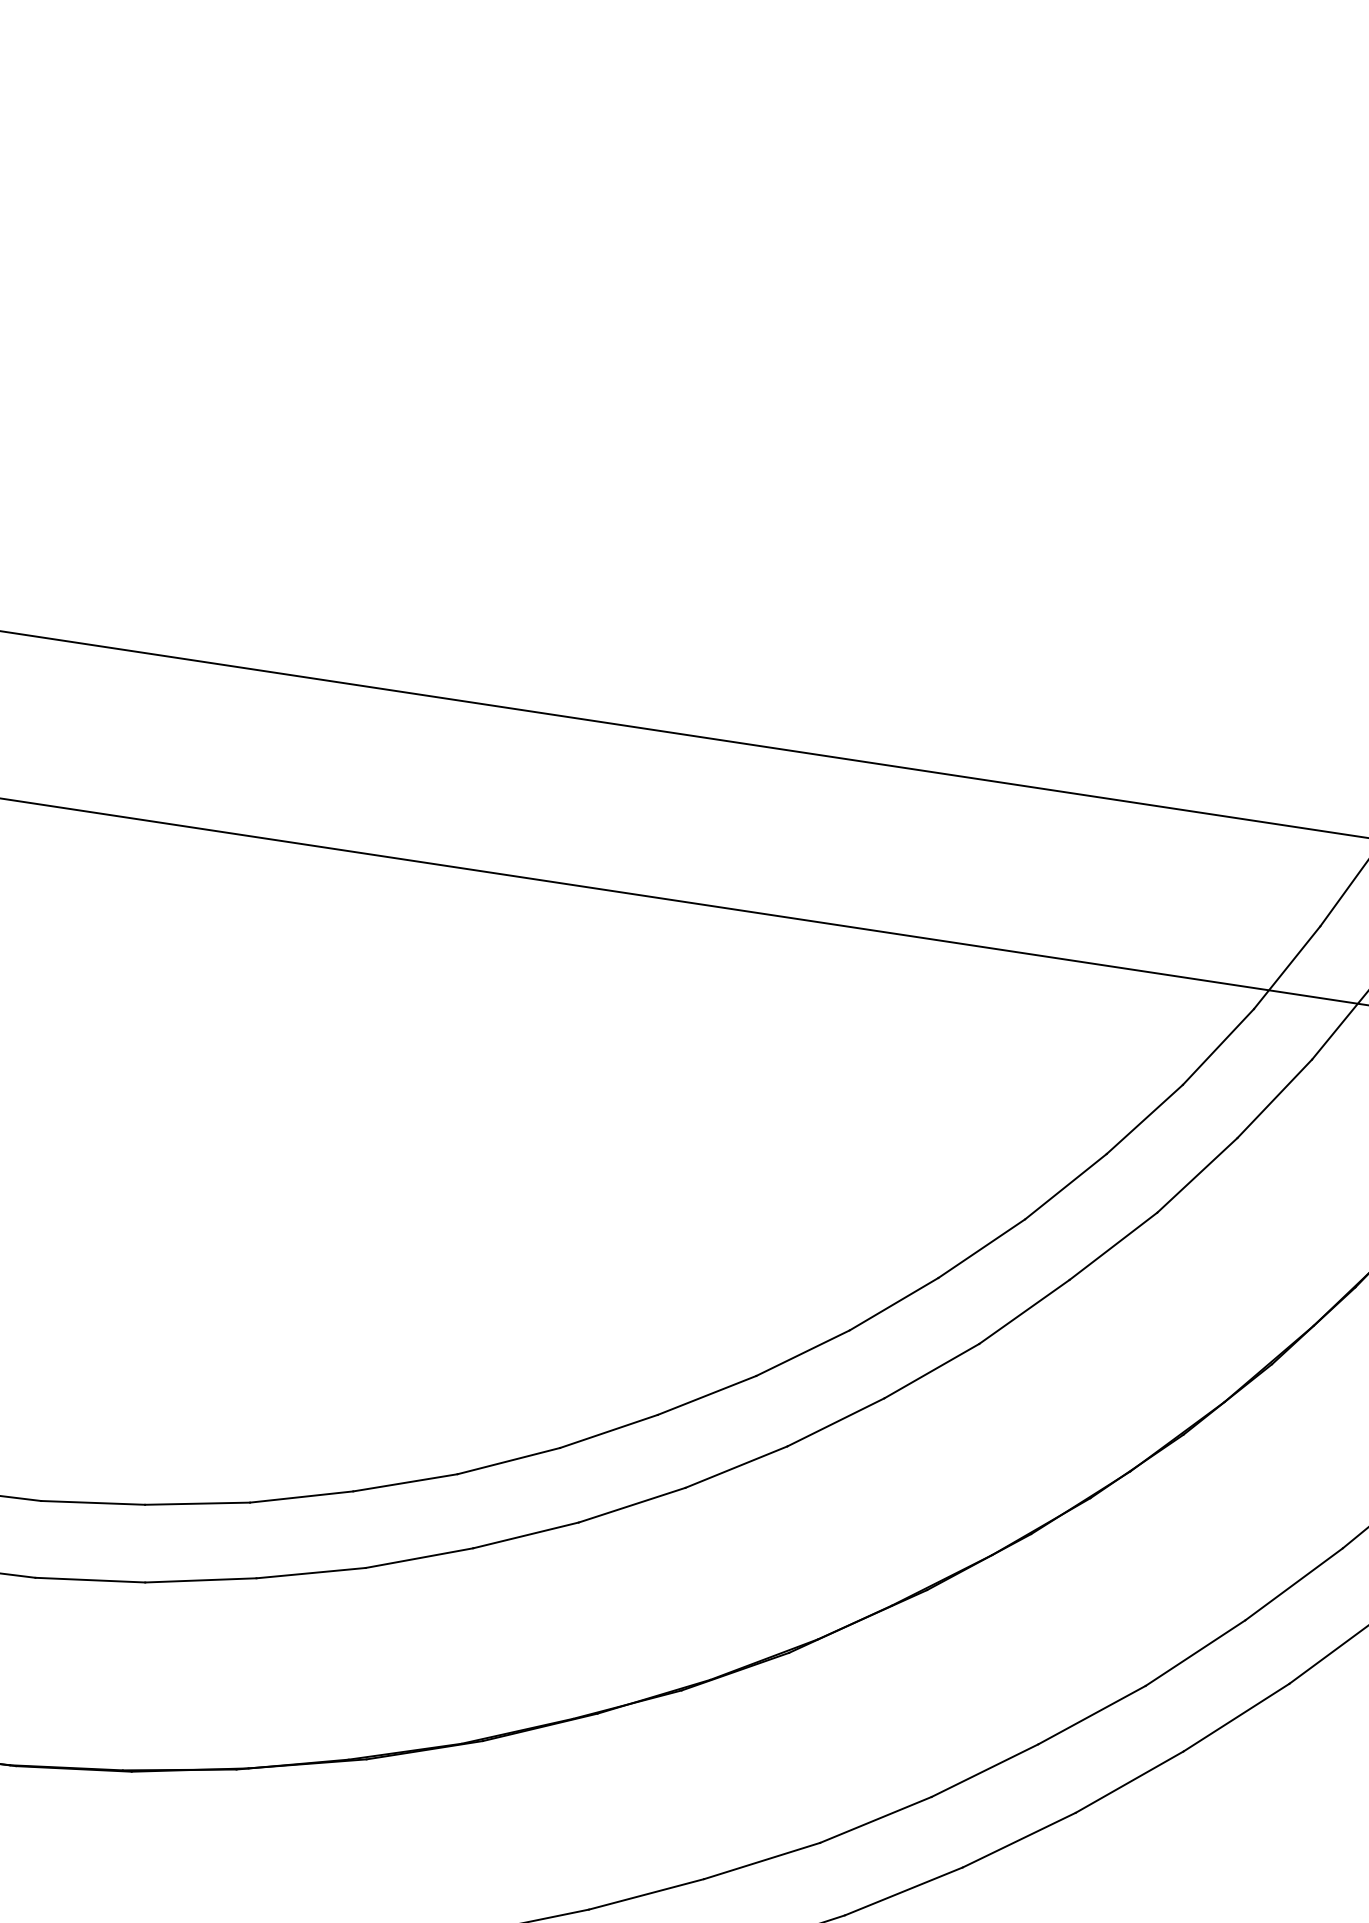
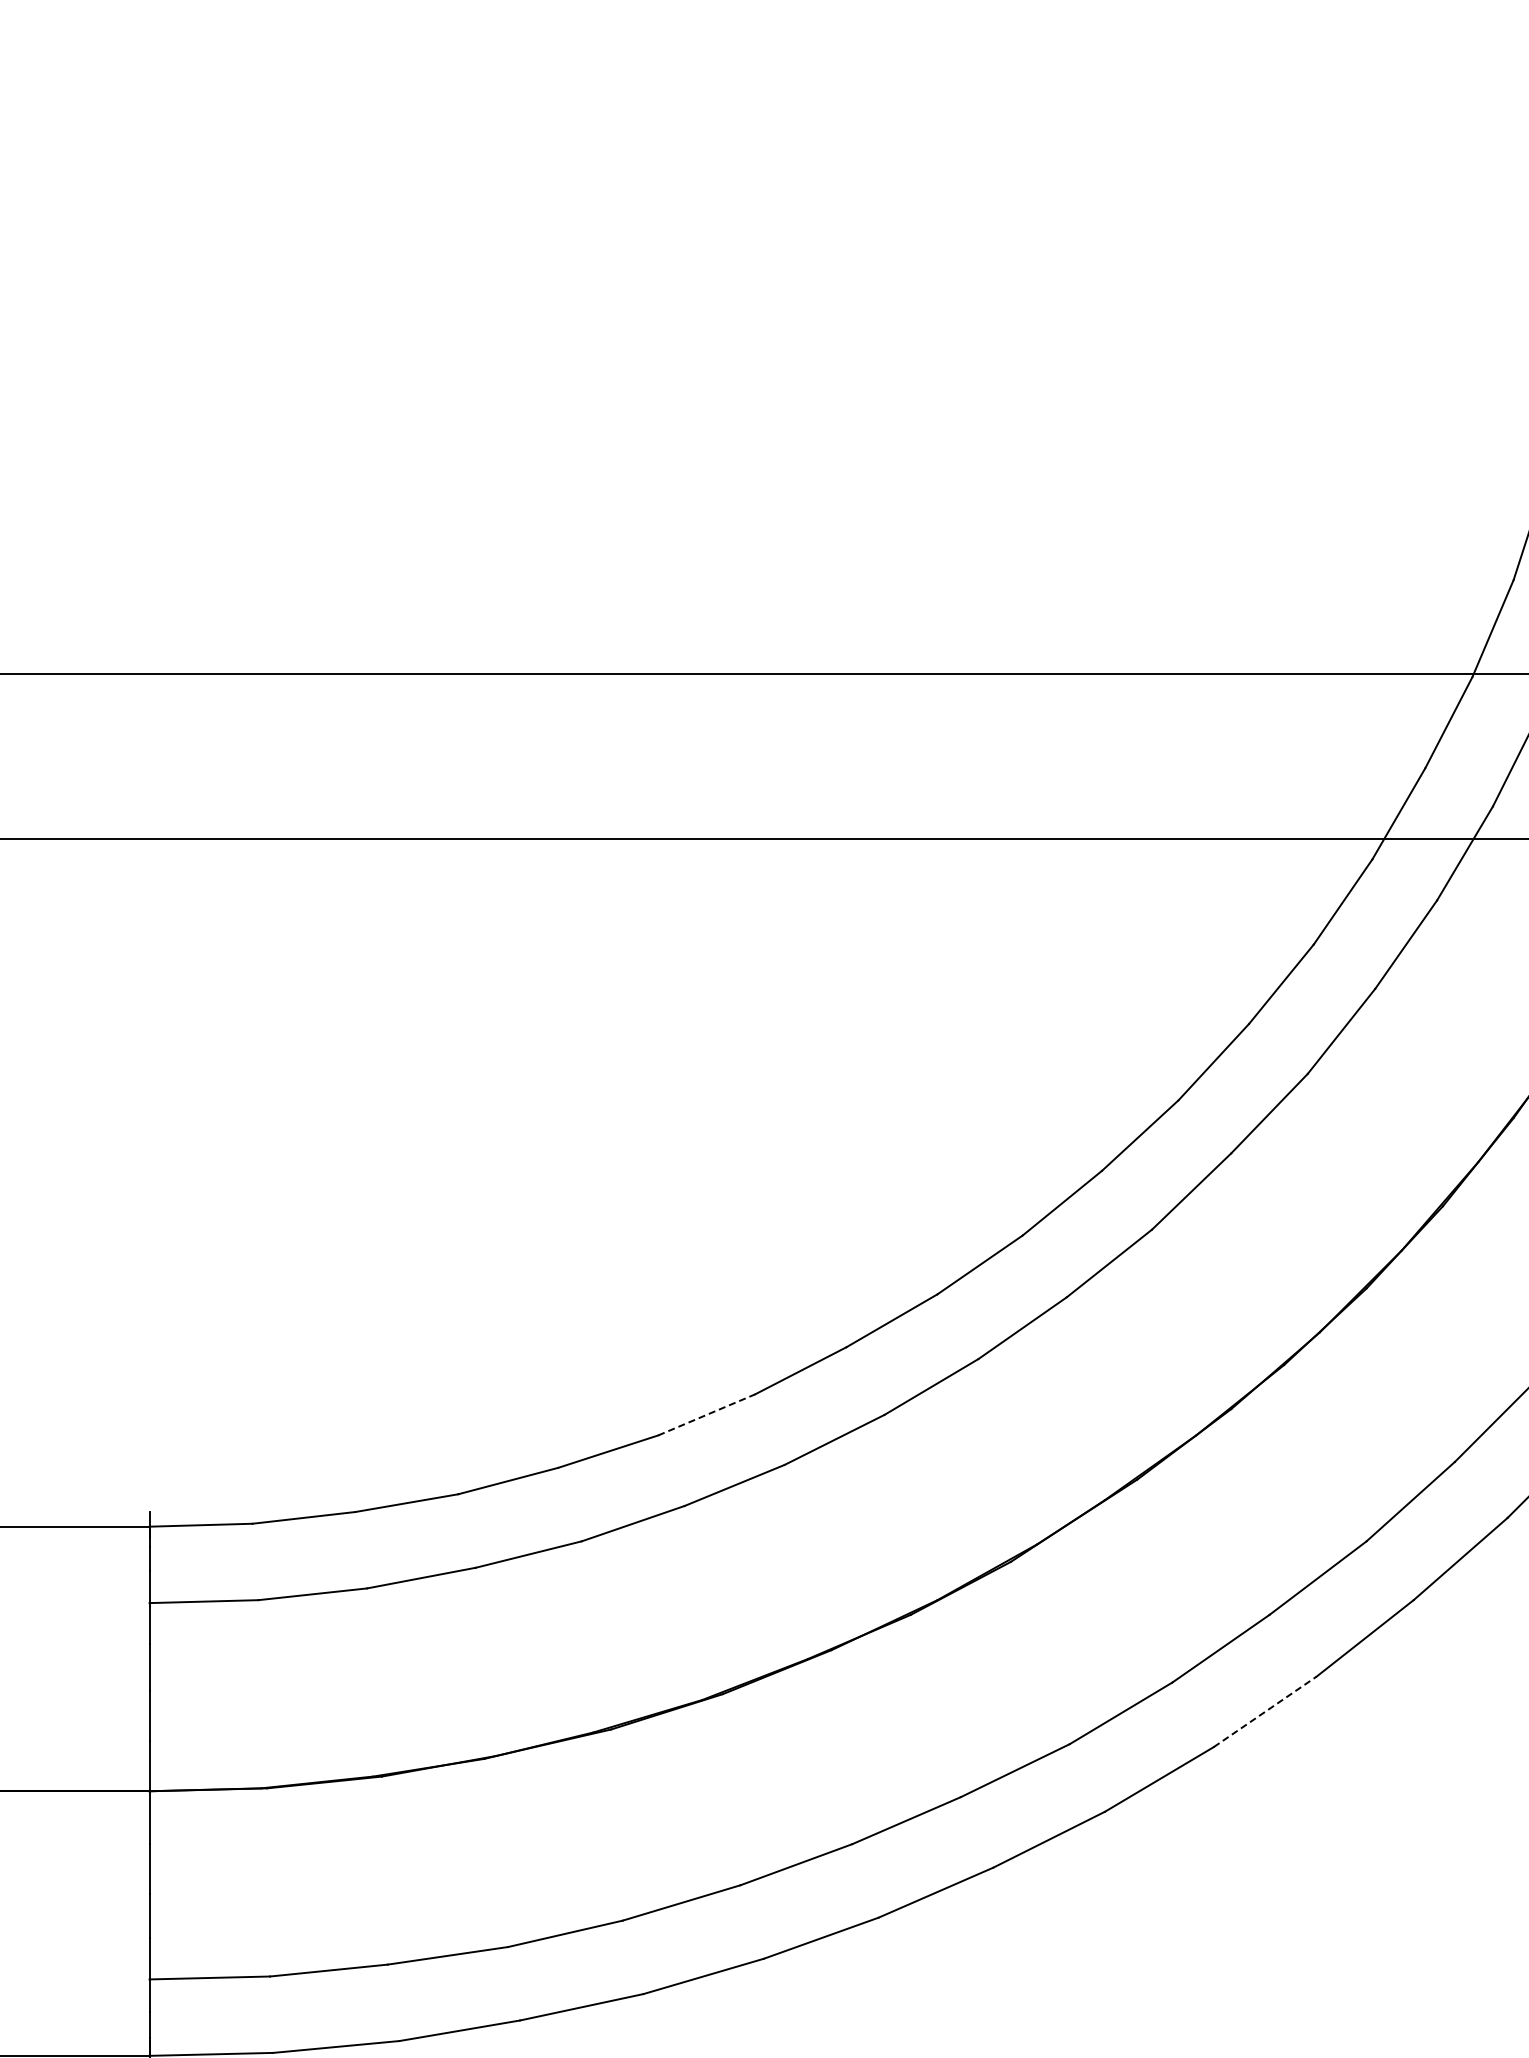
line: (508, 1460) -> (706, 1414), solid -> dashed
line: (1019, 1839) -> (1265, 1711), solid -> dashed

